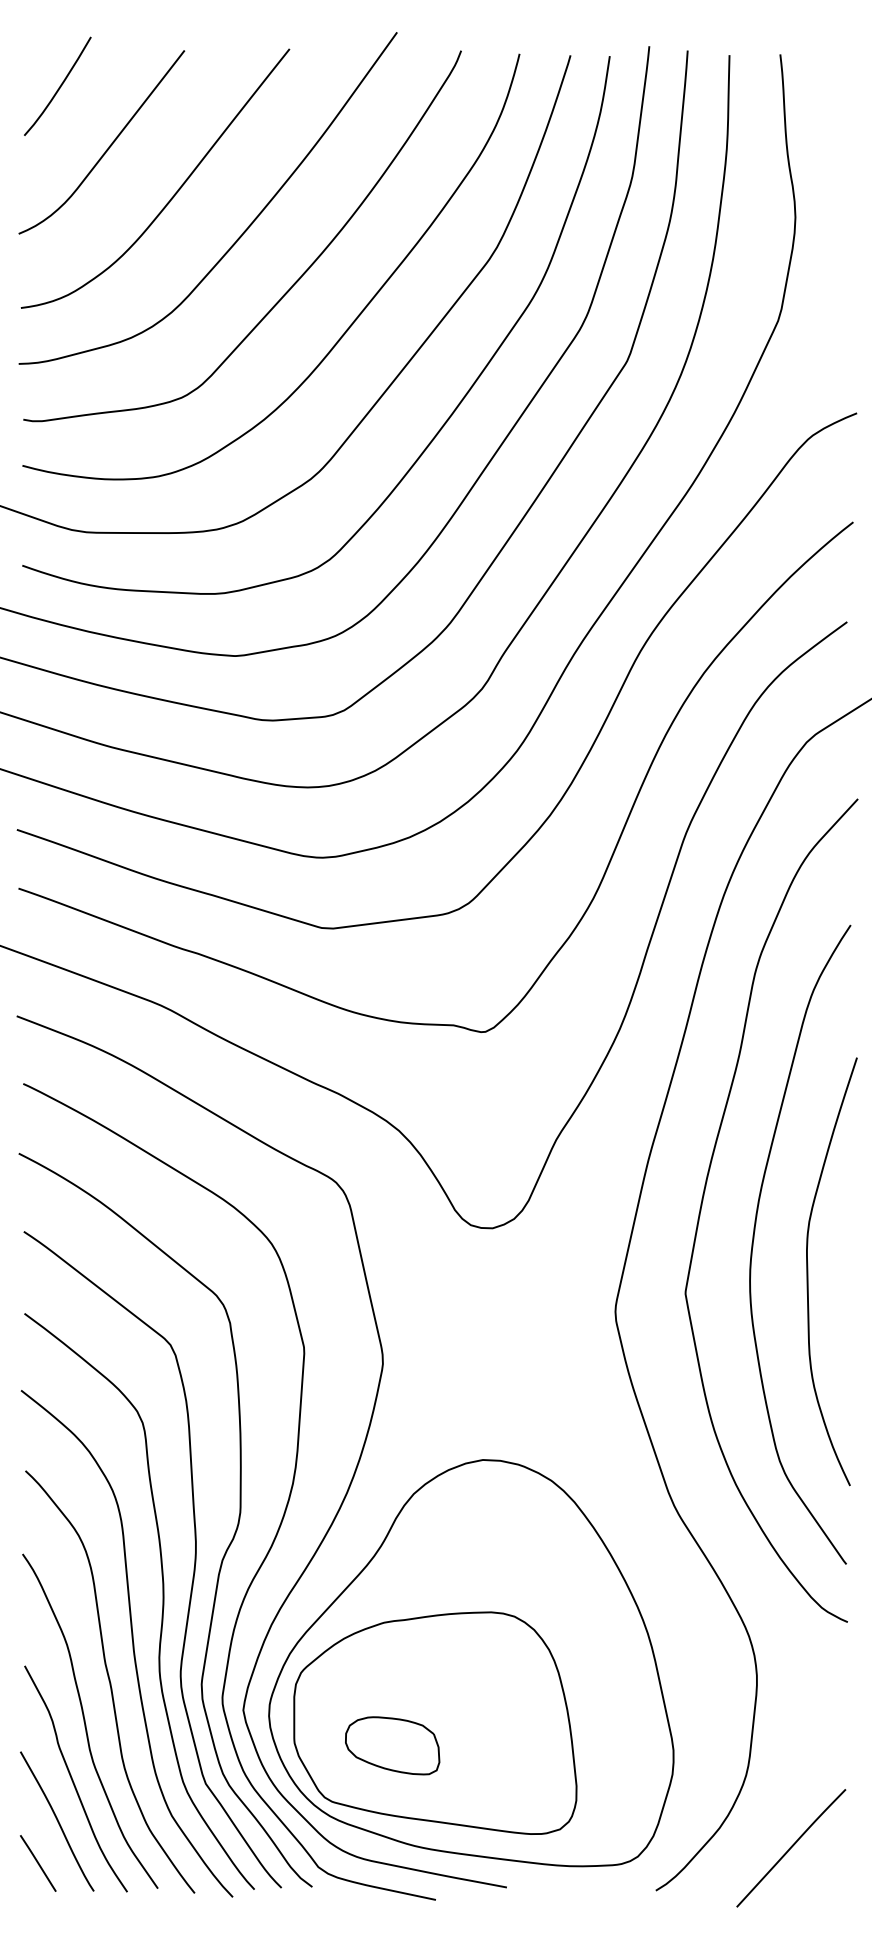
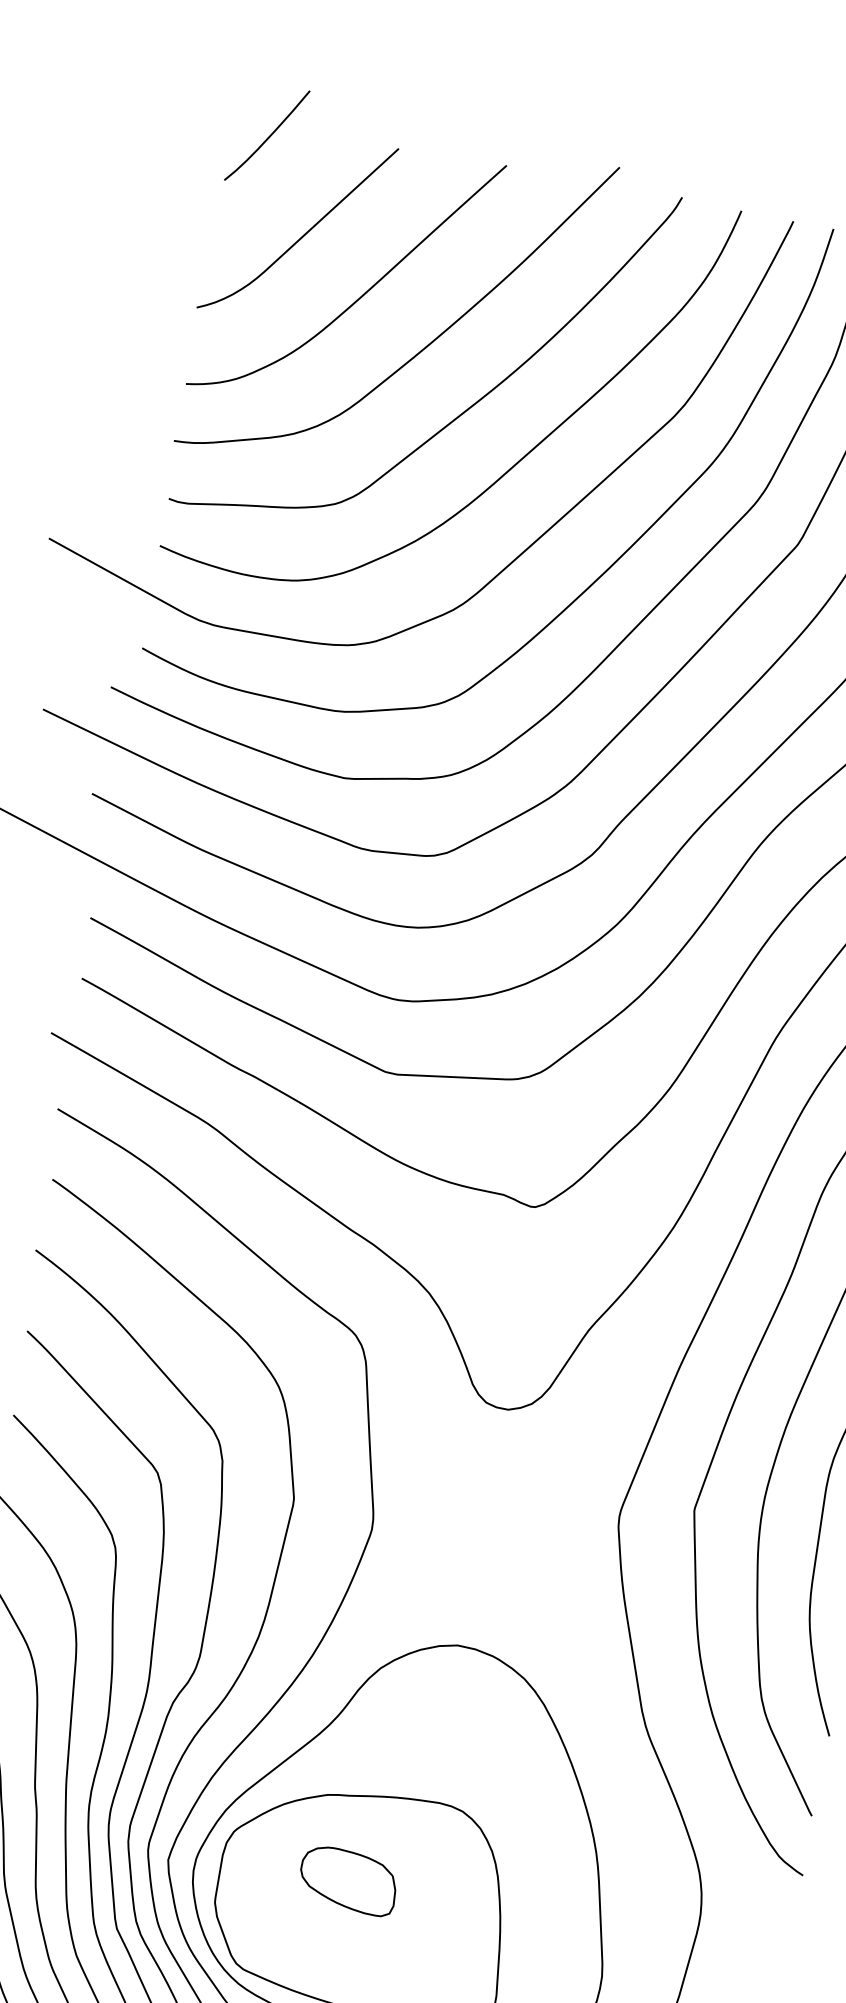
curve: (59, 86) -> (269, 136), moved
part: (392, 1745) -> (348, 1880), moved

